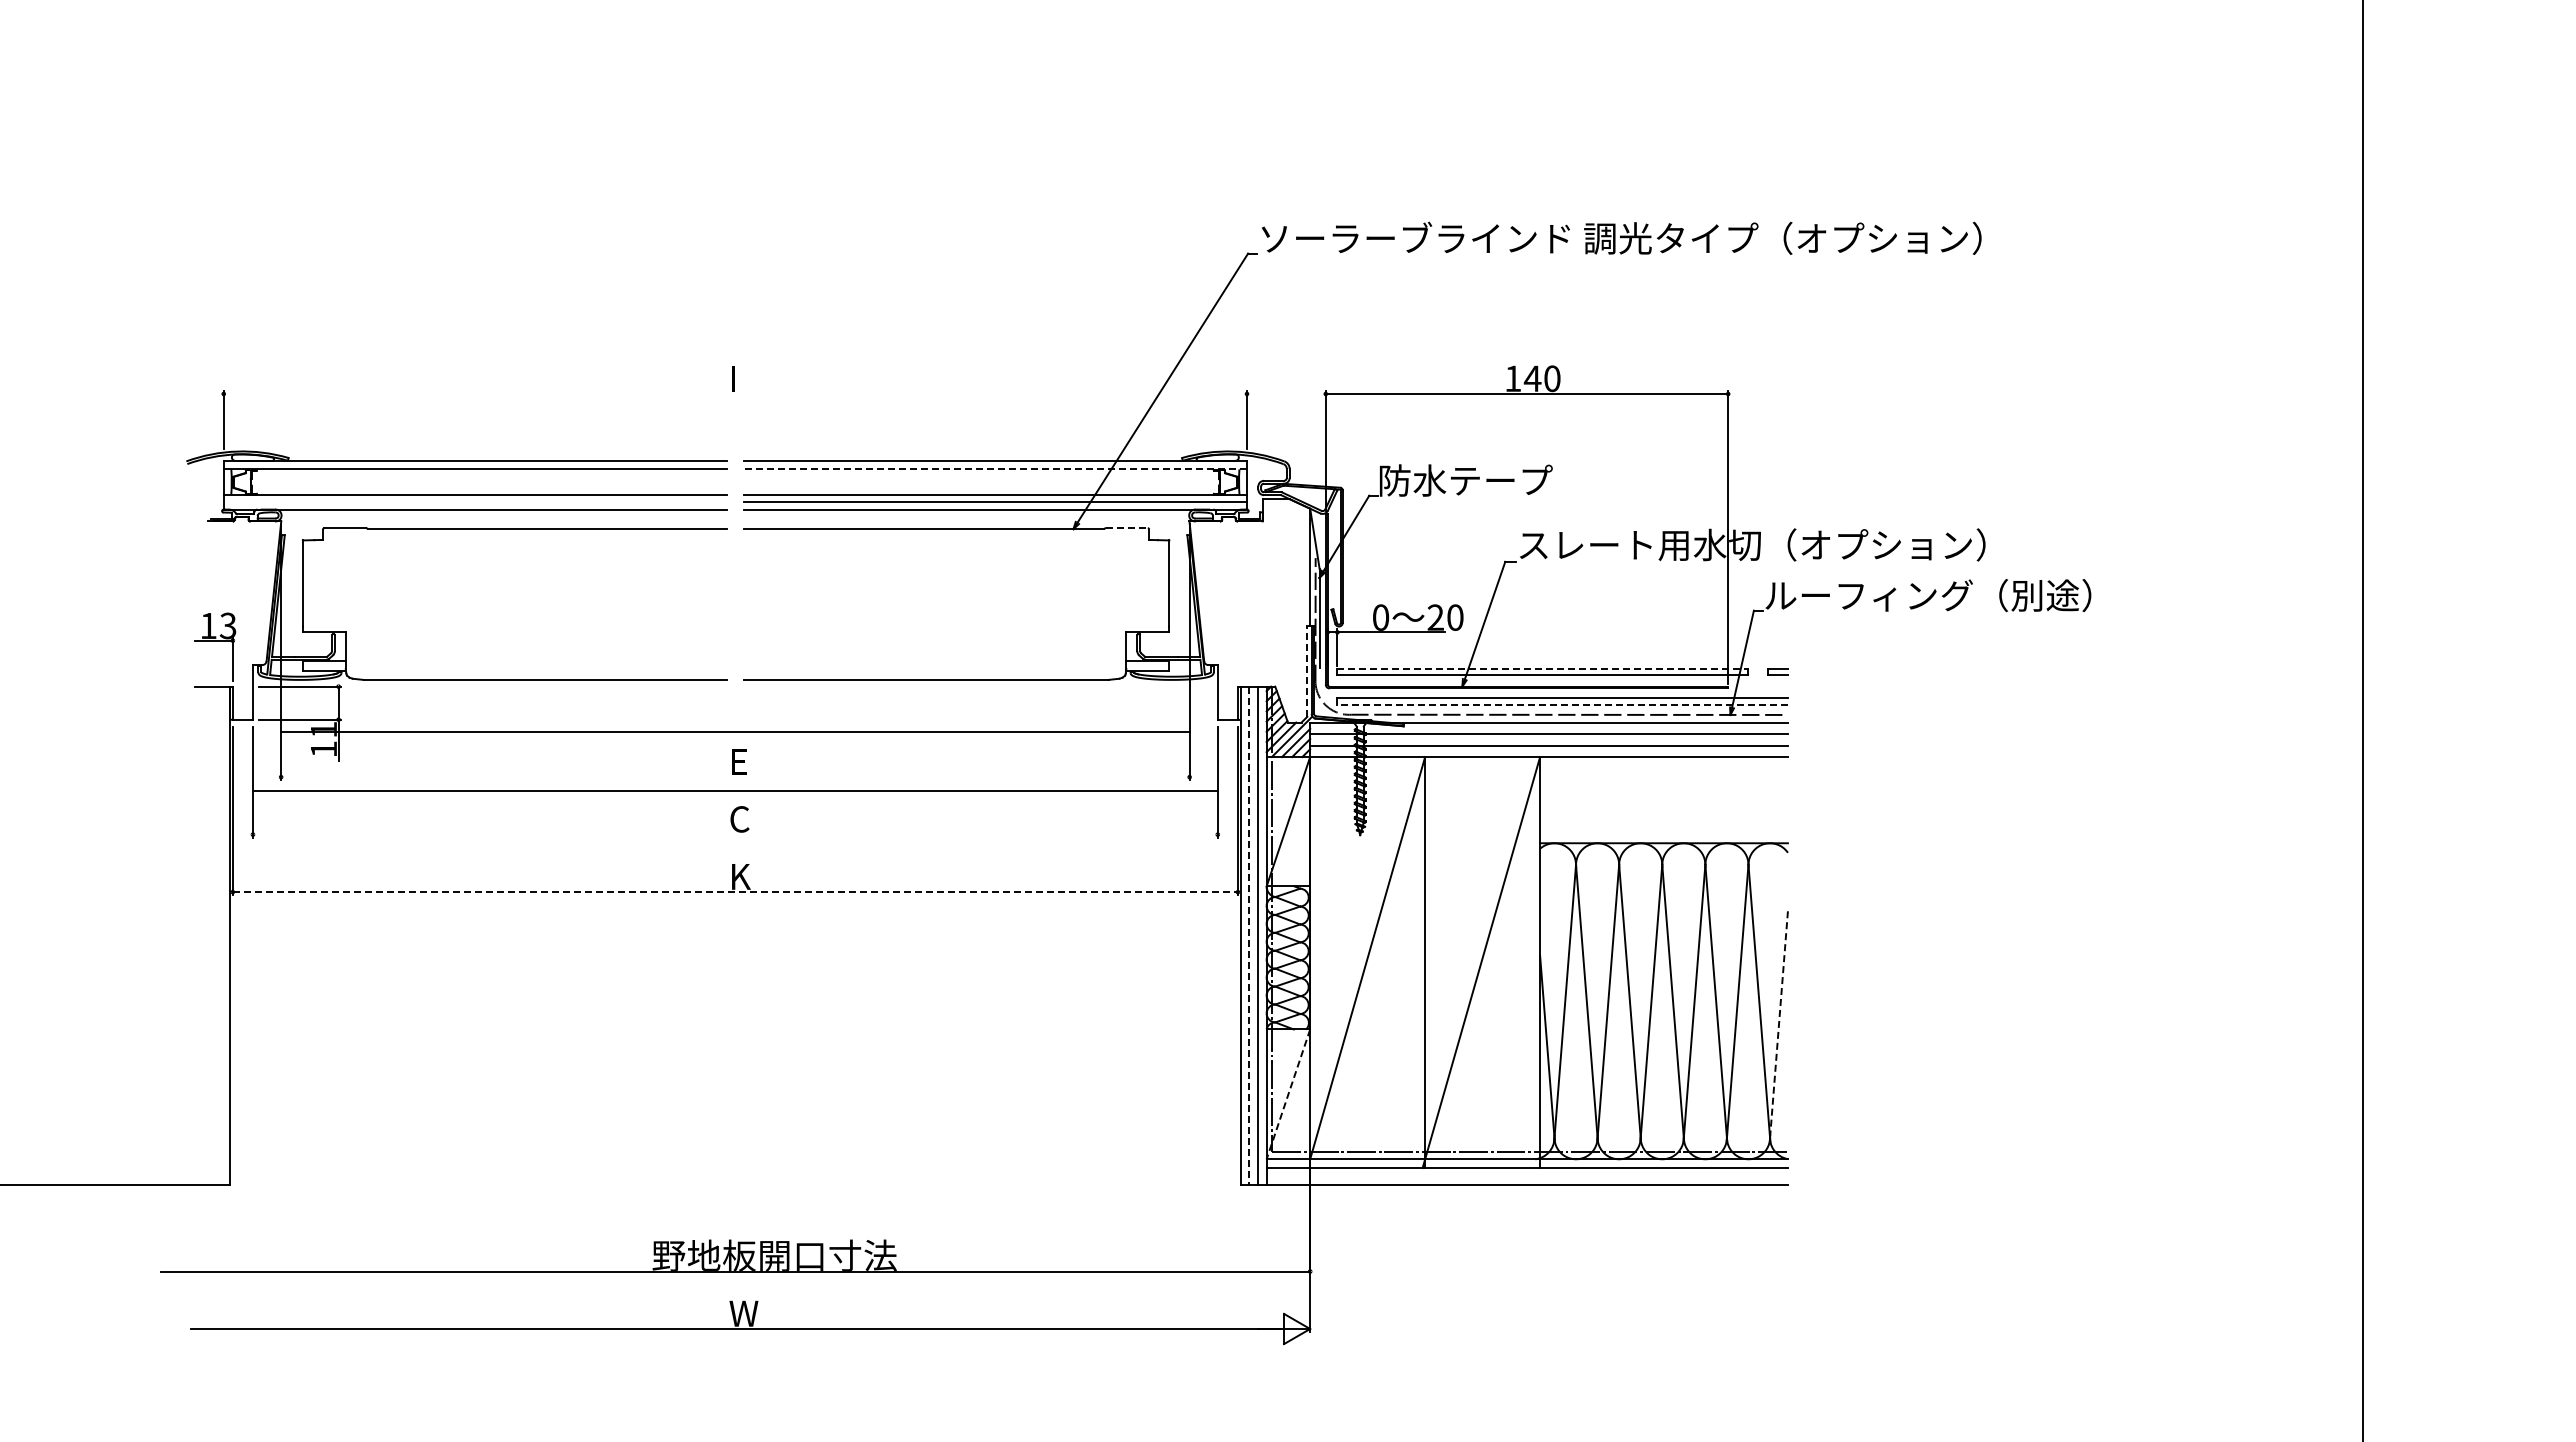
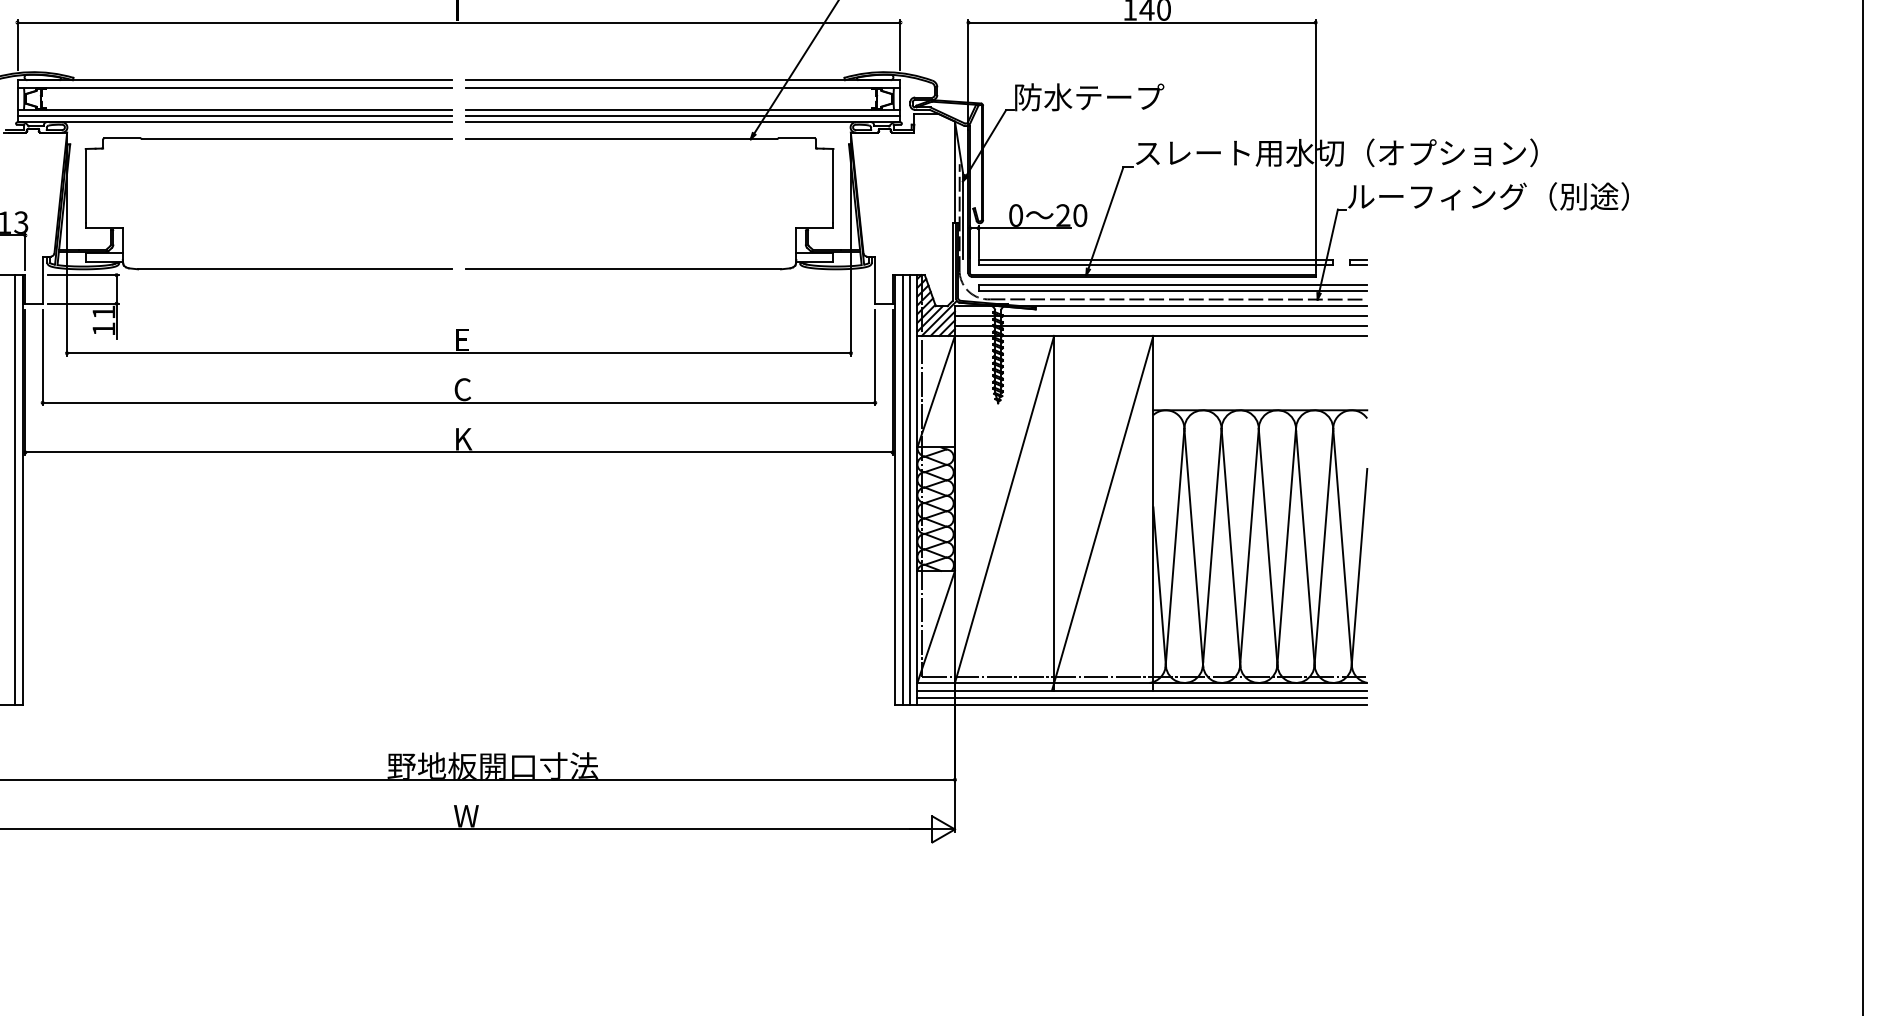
line: (735, 393) -> (459, 22), added
line: (994, 469) -> (682, 87), dashed -> solid
line: (474, 502) -> (233, 116), added
line: (1126, 528) -> (796, 138), dashed -> solid
line: (1543, 669) -> (1156, 260), dashed -> solid
line: (1307, 671) -> (952, 262), dashed -> solid
line: (1562, 705) -> (1172, 291), dashed -> solid
line: (735, 732) -> (459, 353), moved
line: (734, 790) -> (458, 402), moved
line: (735, 892) -> (459, 452), dashed -> solid
line: (221, 935) -> (15, 489), added
line: (1249, 936) -> (902, 490), dashed -> solid
line: (1778, 1026) -> (1359, 568), dashed -> solid
line: (1288, 1094) -> (936, 627), dashed -> solid
line: (1526, 1176) -> (1141, 697), added

